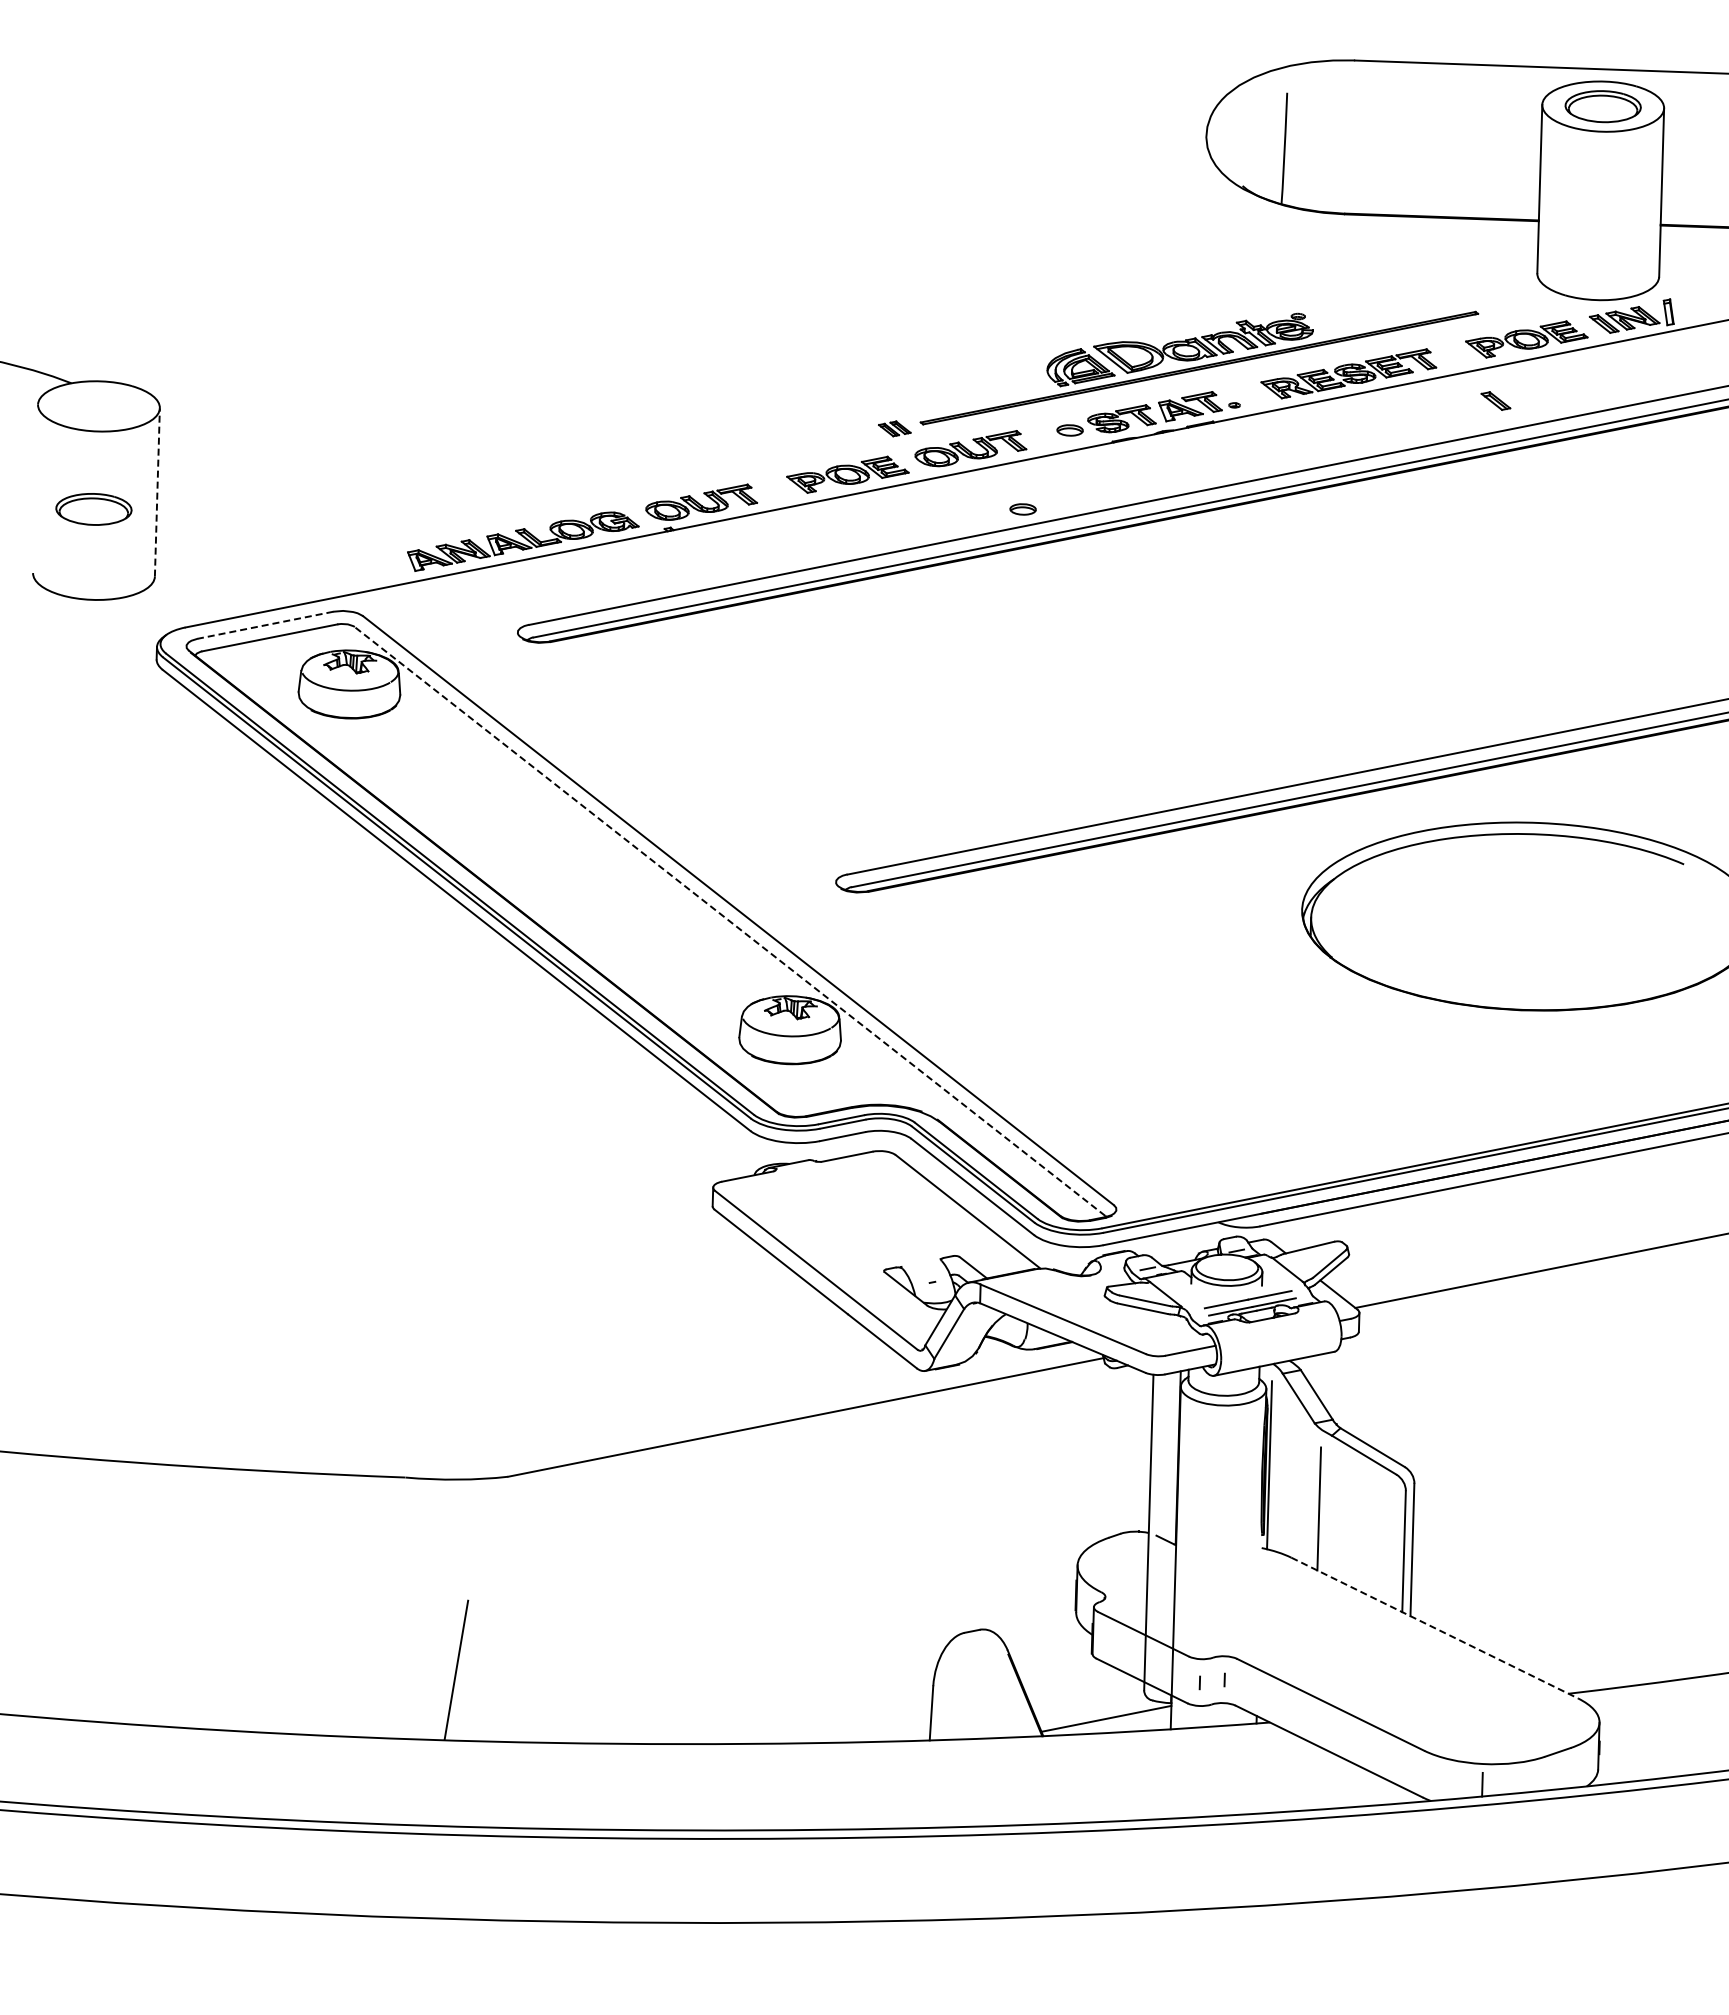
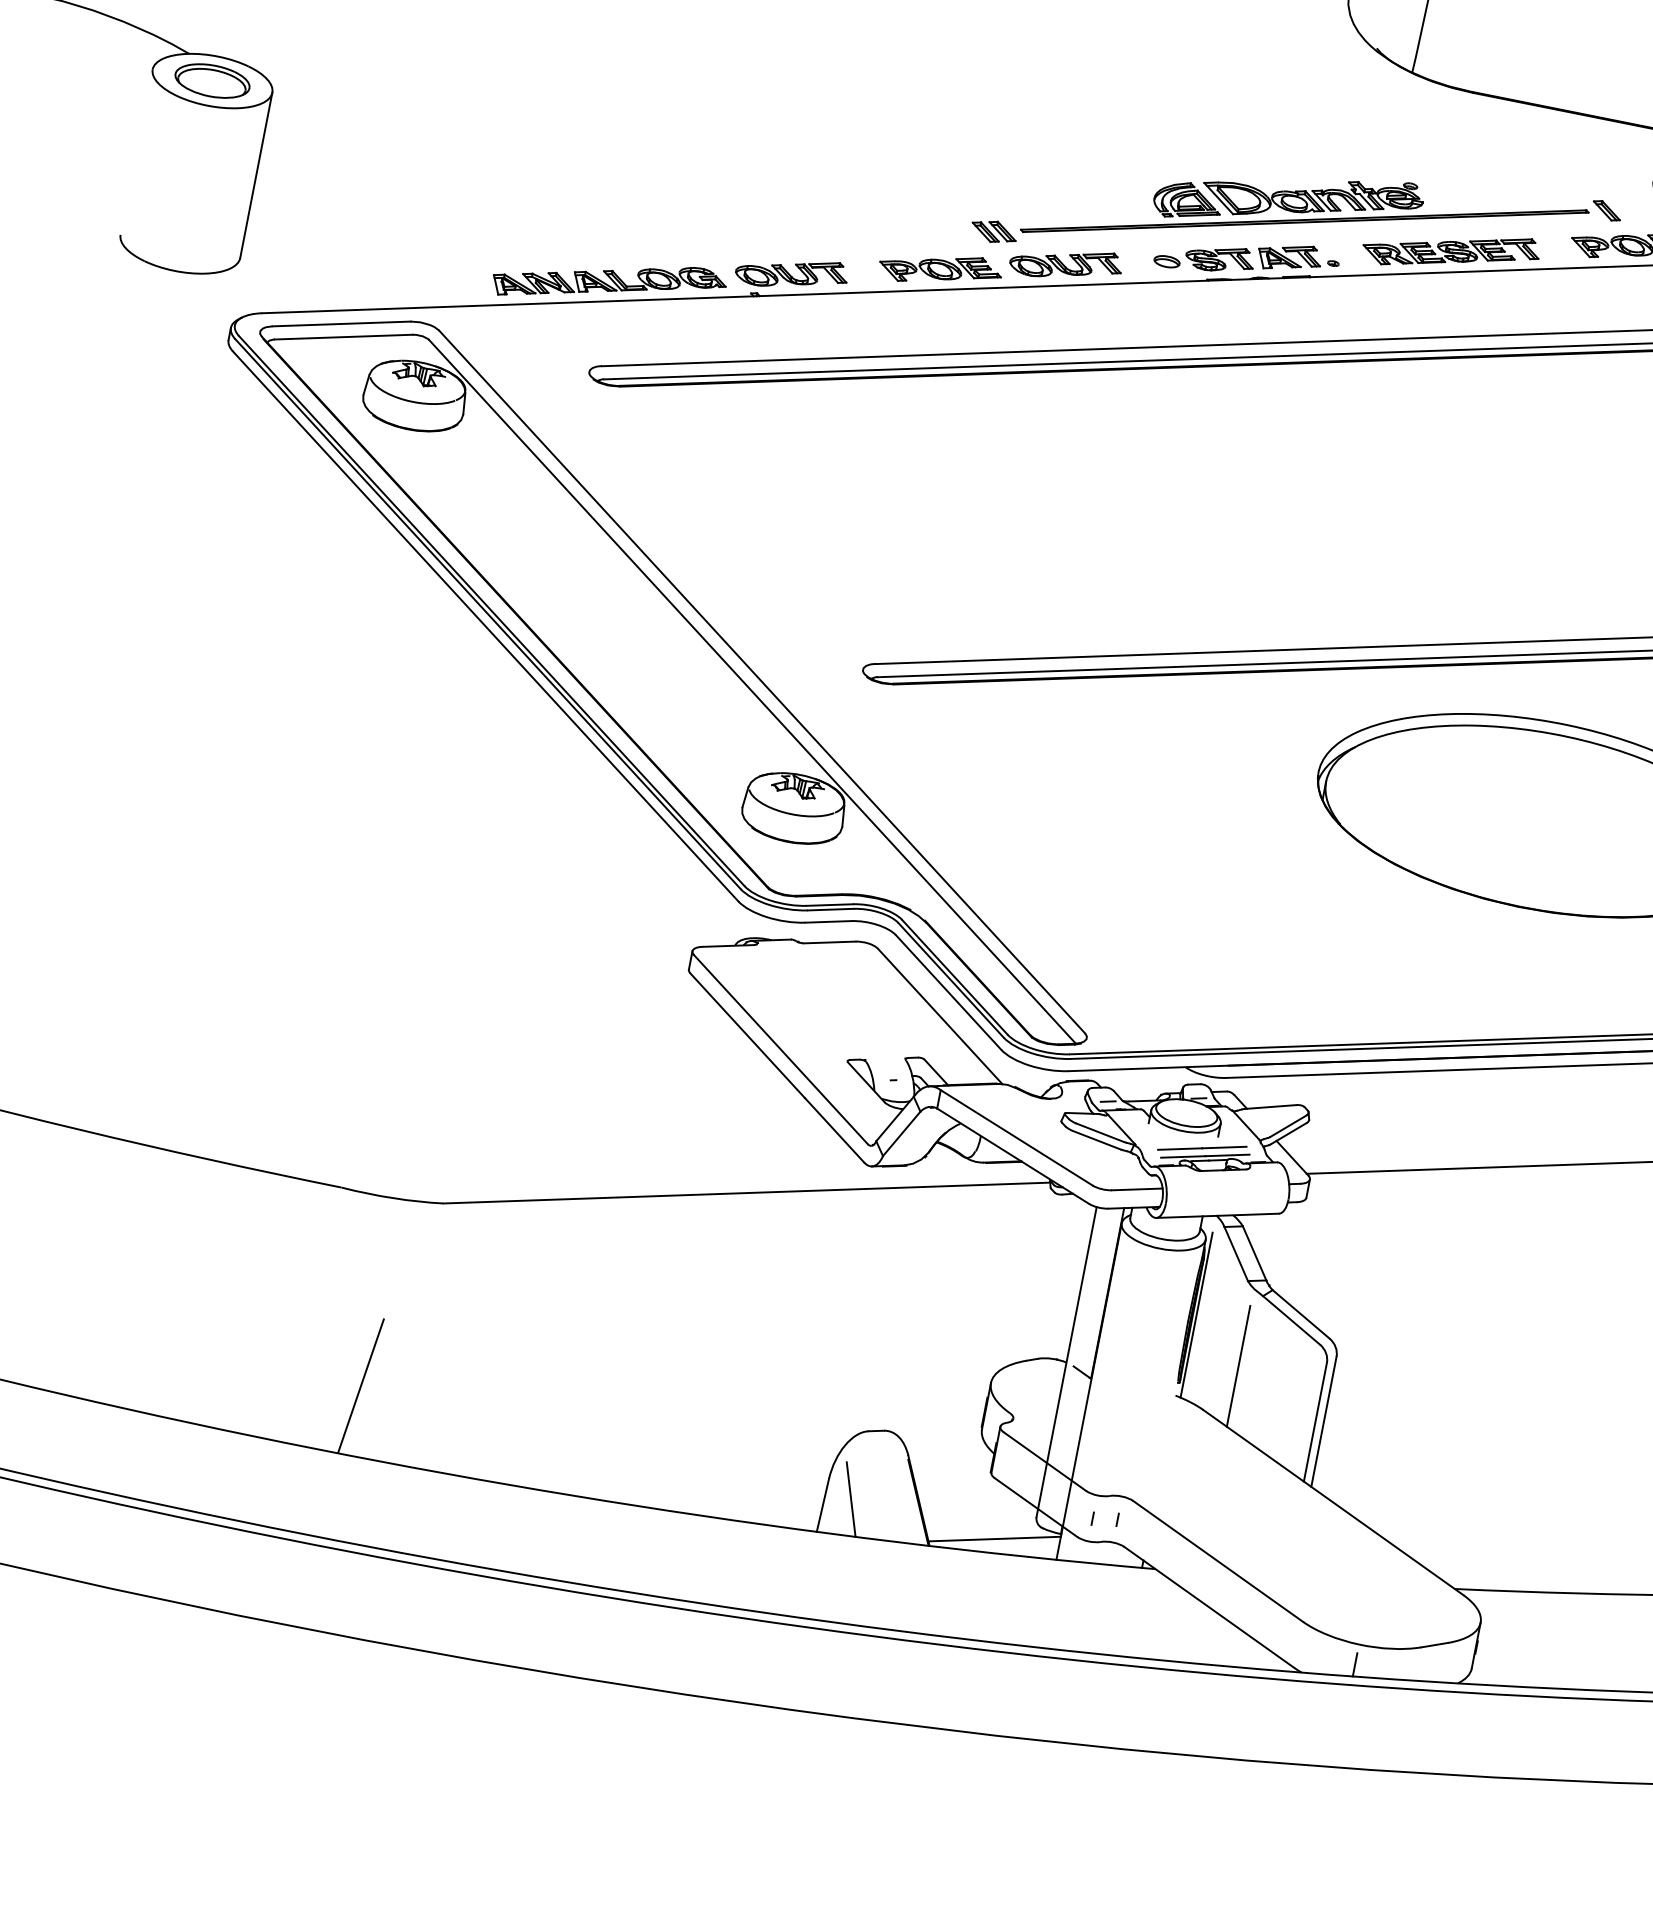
part: (1495, 400) -> (1606, 210), moved
part: (894, 428) -> (994, 231), size x1.43
line: (157, 491) -> (256, 174), dashed -> solid
part: (93, 509) -> (212, 81), moved
part: (1022, 509) -> (1107, 332), removed
line: (265, 625) -> (341, 324), dashed -> solid
line: (729, 921) -> (751, 691), dashed -> solid
line: (1434, 1628) -> (1333, 1502), dashed -> solid
line: (958, 1702) -> (851, 1499), added

